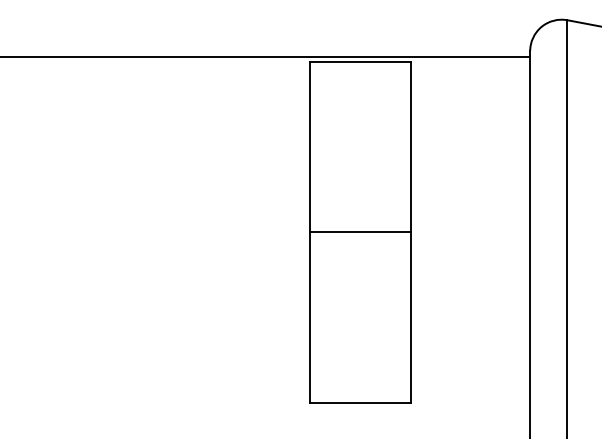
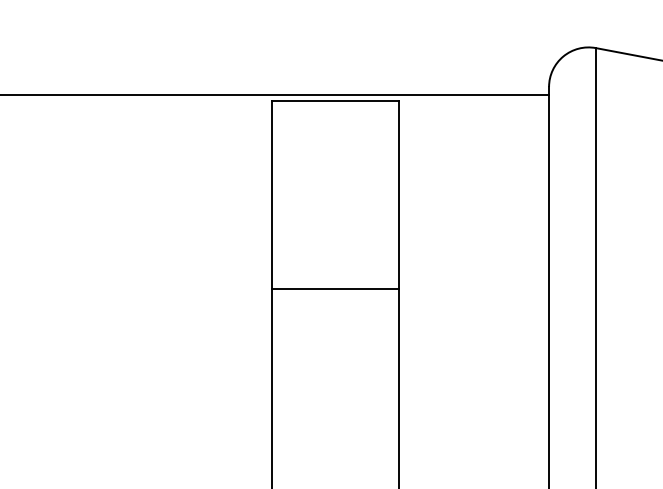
line: (359, 231) -> (334, 288), moved

